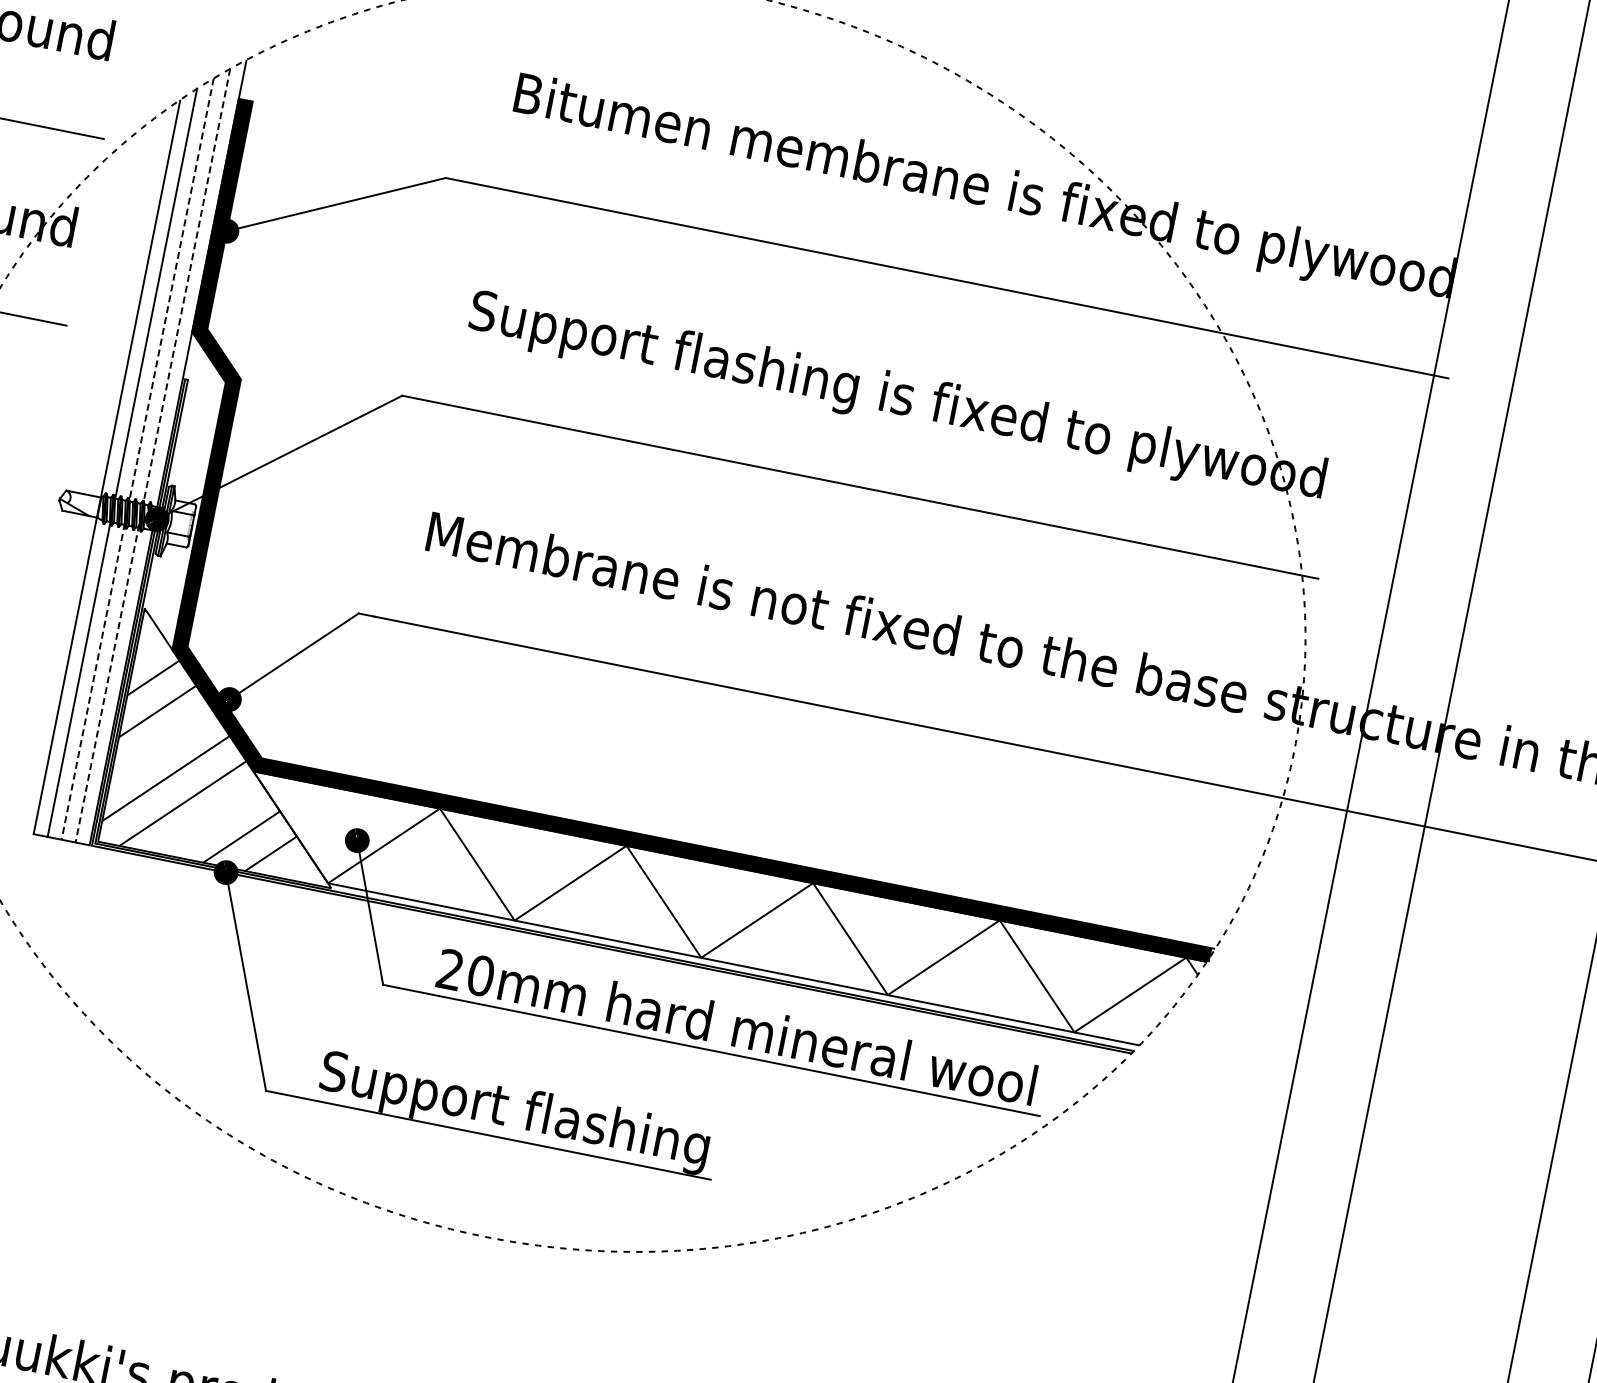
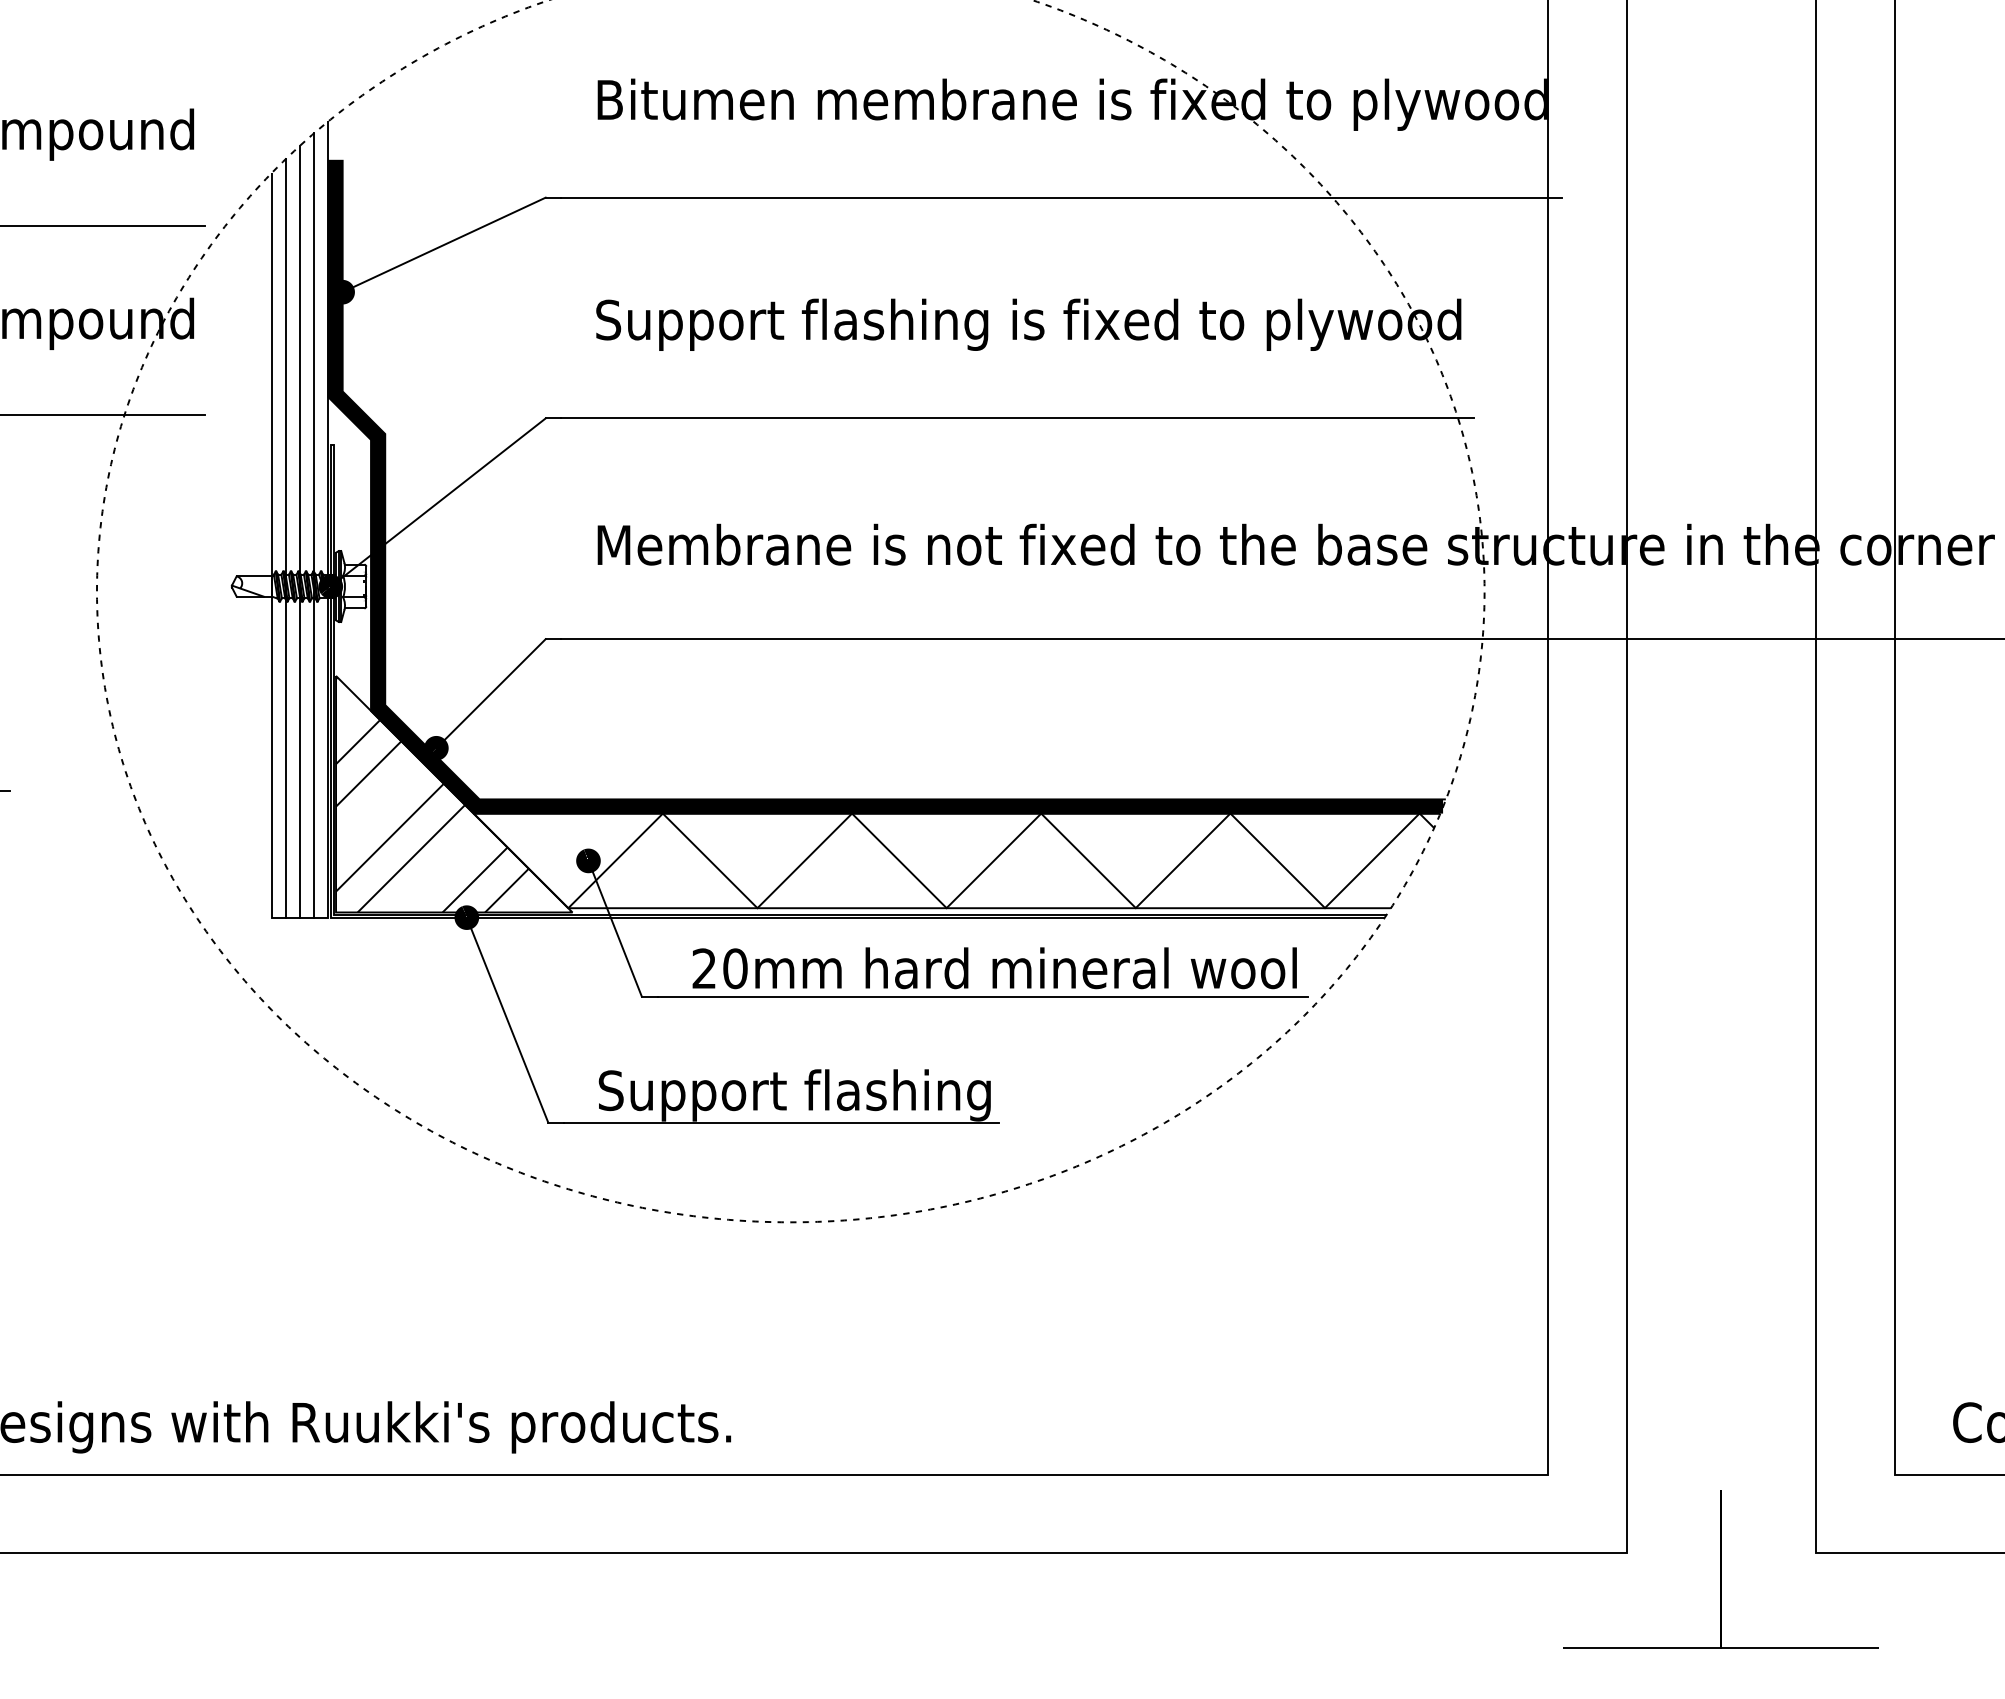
line: (153, 455) -> (314, 525), dashed -> solid
line: (138, 458) -> (300, 531), dashed -> solid

